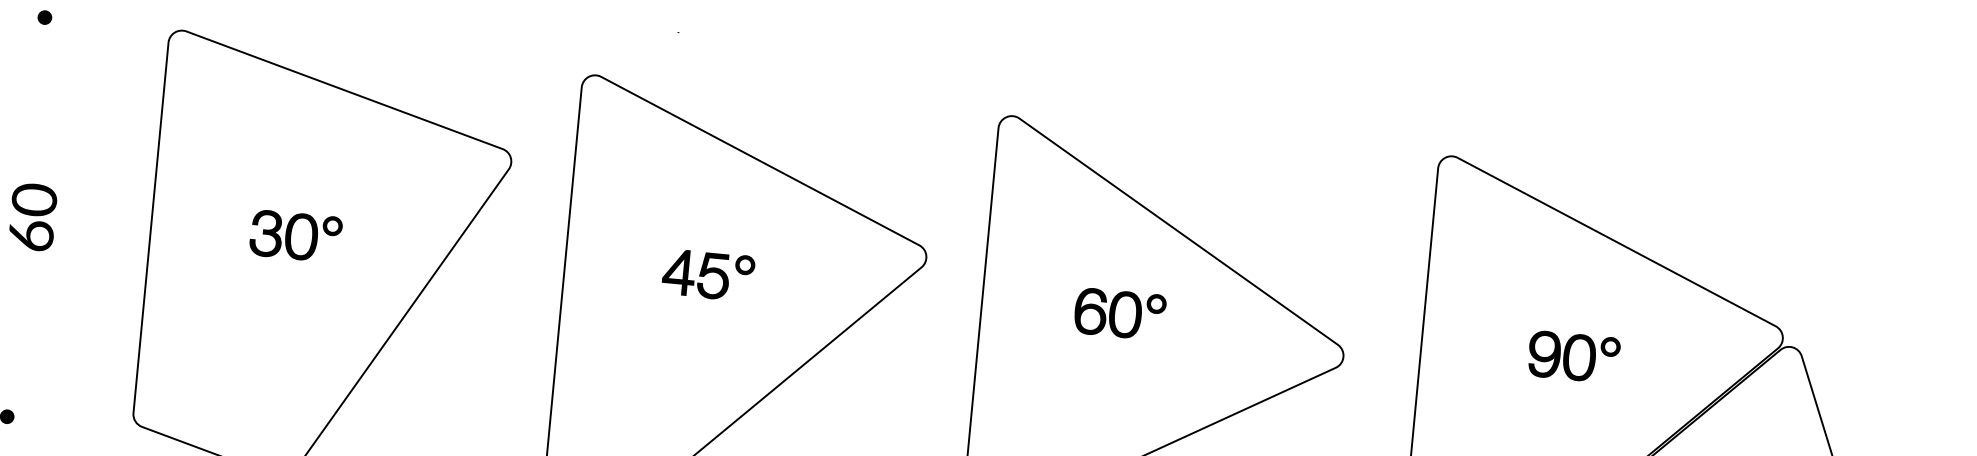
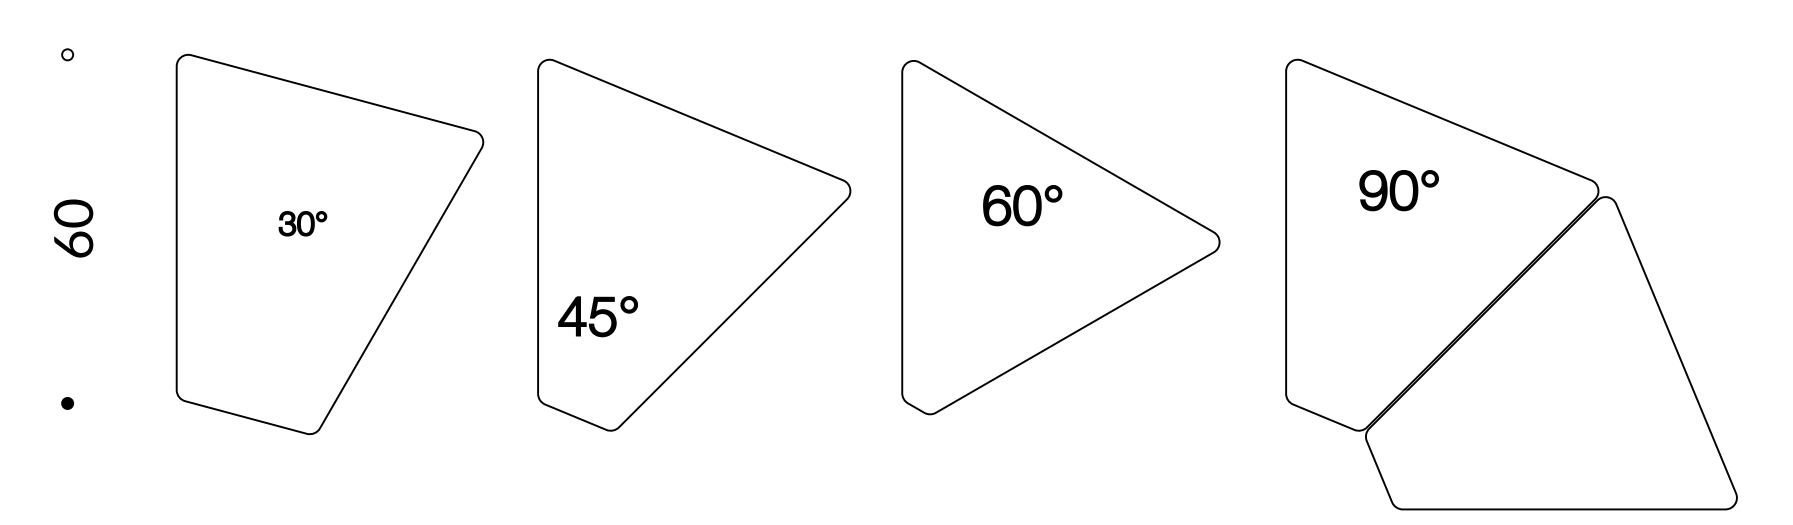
fill: (44, 17) -> (67, 54), removed
part: (295, 236) -> (302, 223), size x0.6
part: (707, 275) -> (597, 316), moved
part: (1119, 314) -> (1022, 205), moved
part: (1573, 356) -> (1398, 190), moved

